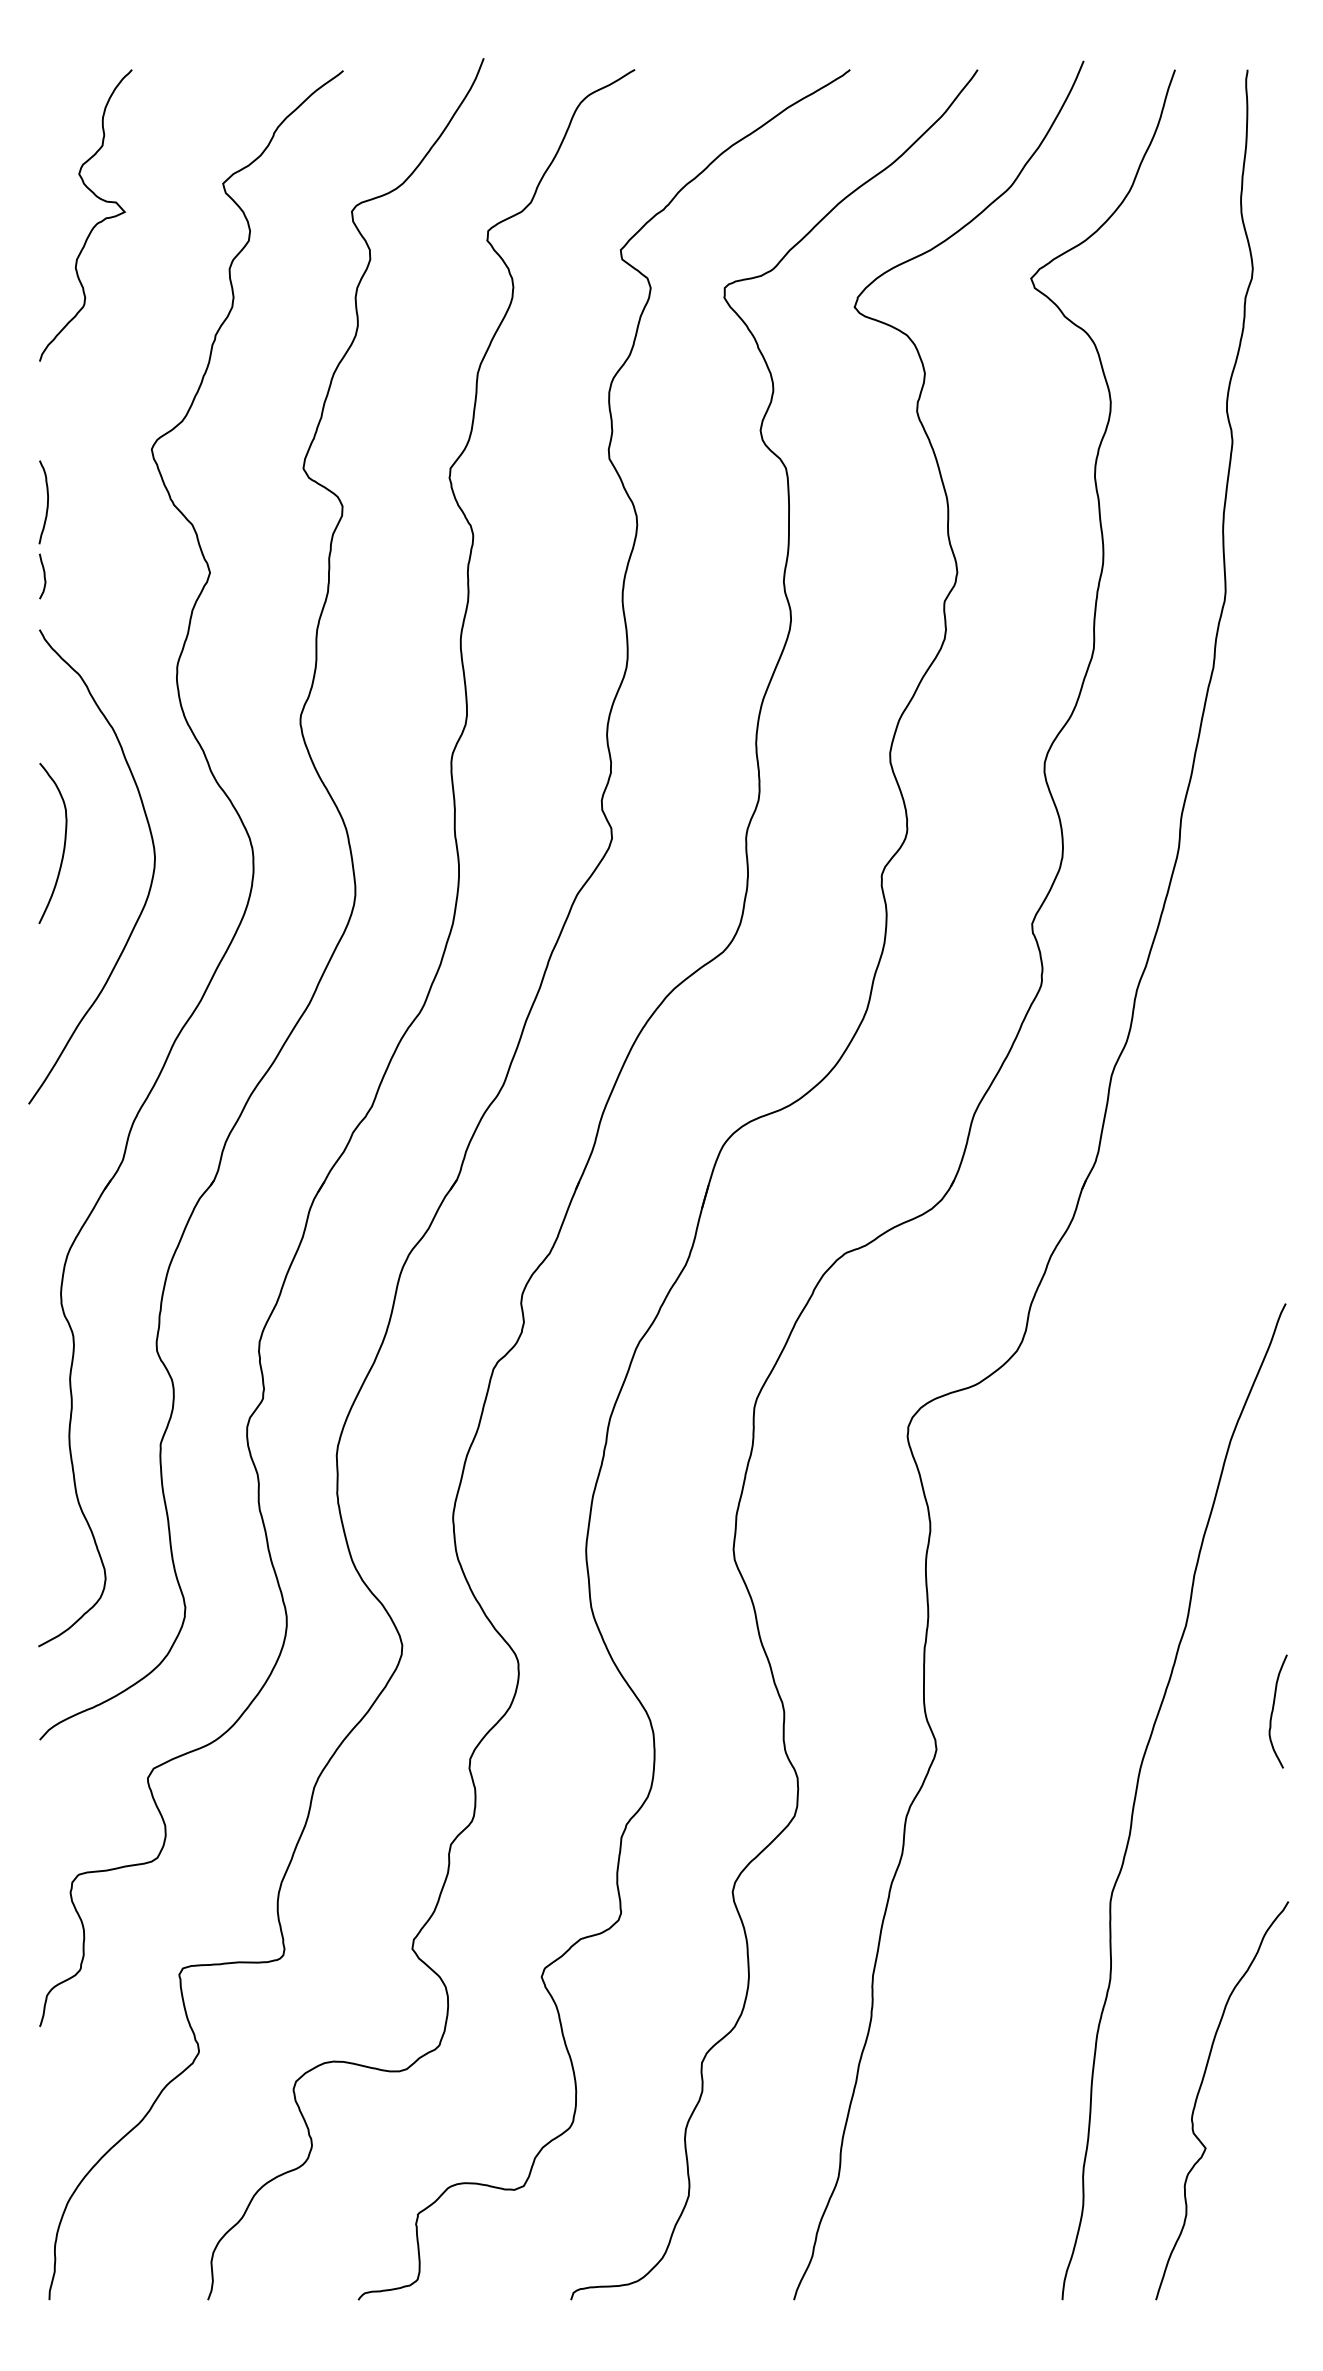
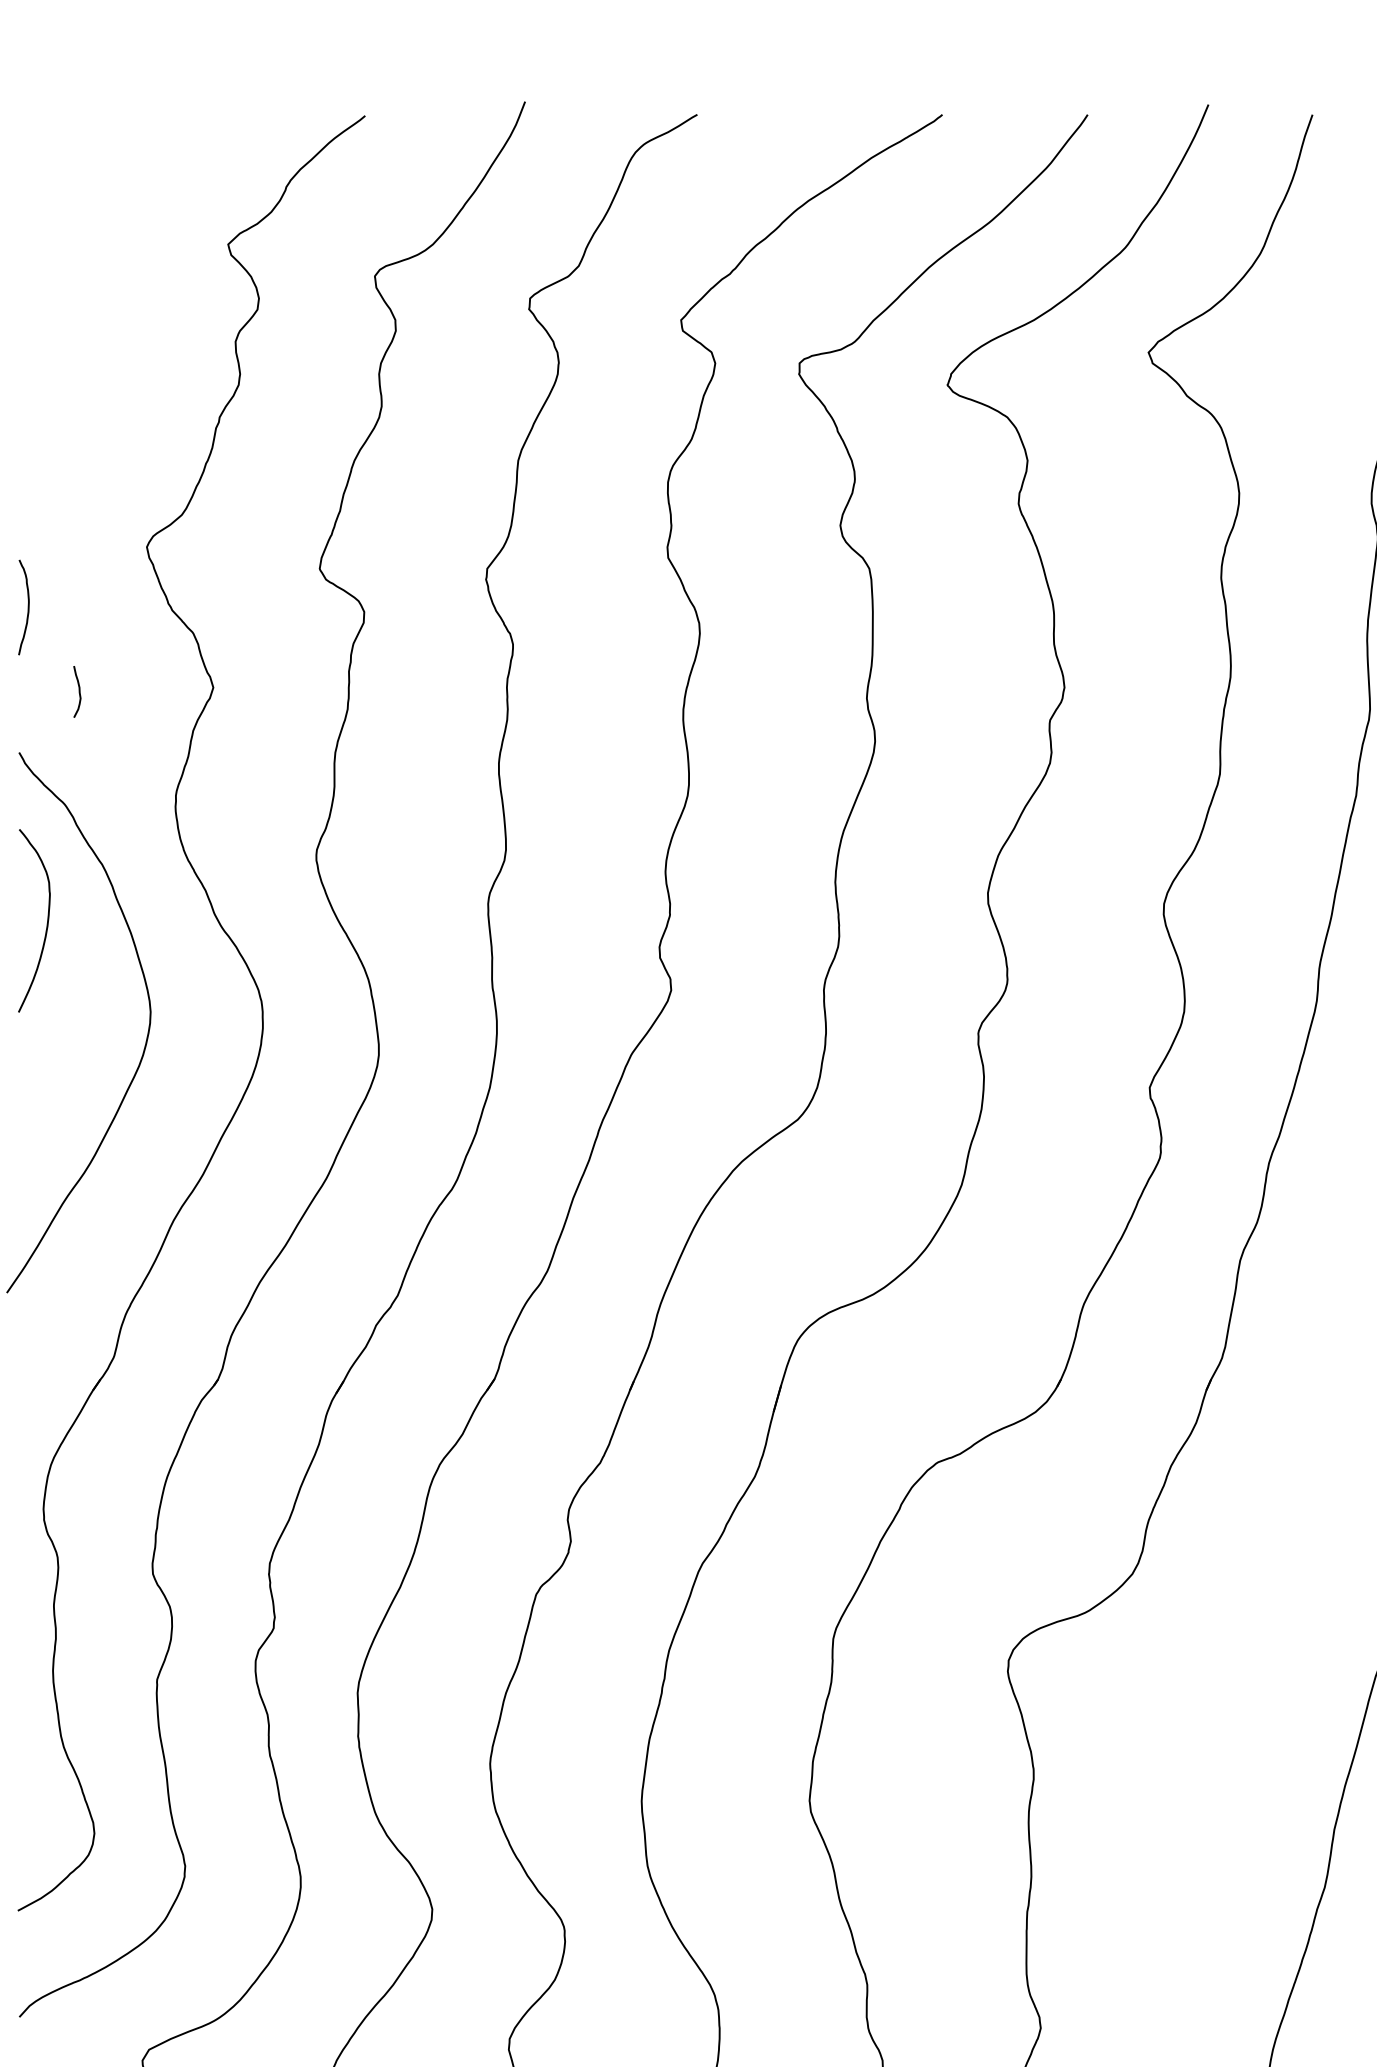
curve: (95, 224) -> (82, 290), removed
curve: (43, 576) -> (78, 691), moved
curve: (63, 845) -> (46, 923), moved

